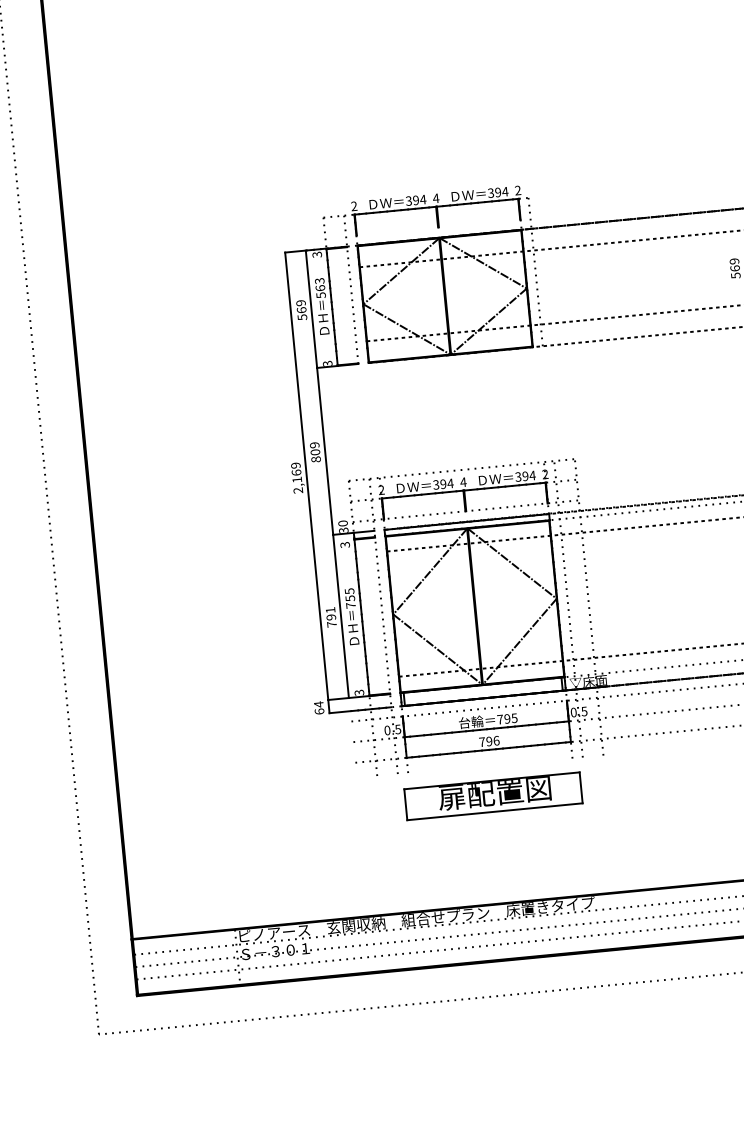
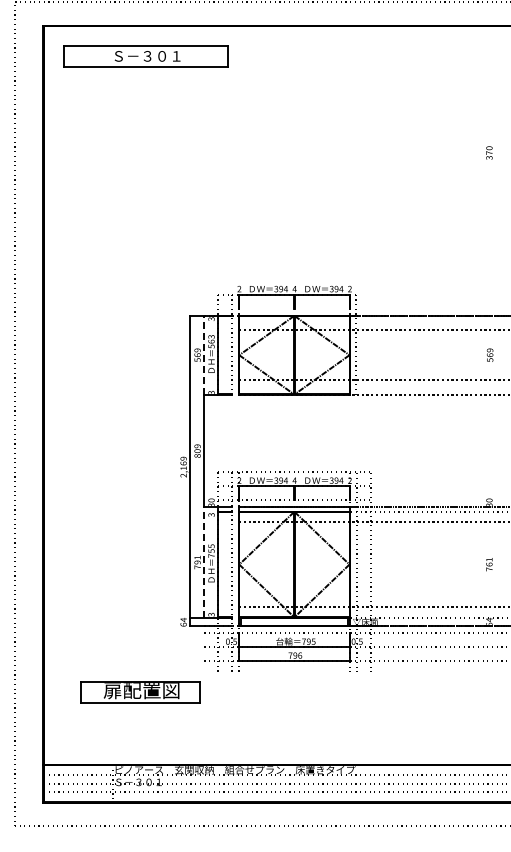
line: (311, 309) -> (204, 355), solid -> dashed
line: (341, 614) -> (204, 561), solid -> dashed
part: (493, 796) -> (140, 692), moved

